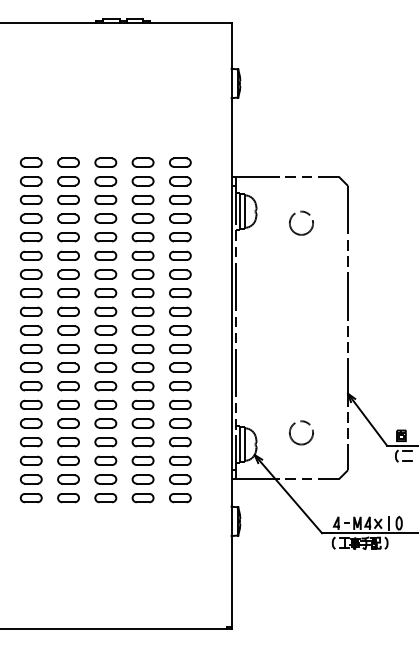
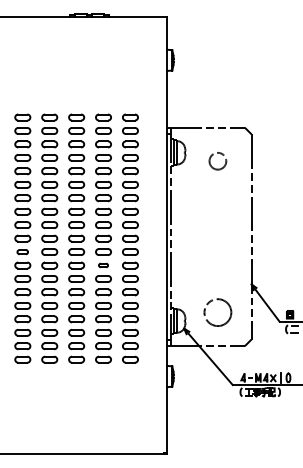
part: (30, 349) -> (22, 252), size x0.7
part: (142, 367) -> (103, 265), size x0.6
circle: (301, 432) -> (217, 312), size x1.6

